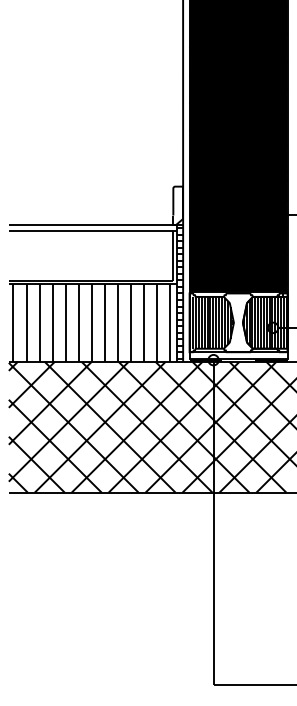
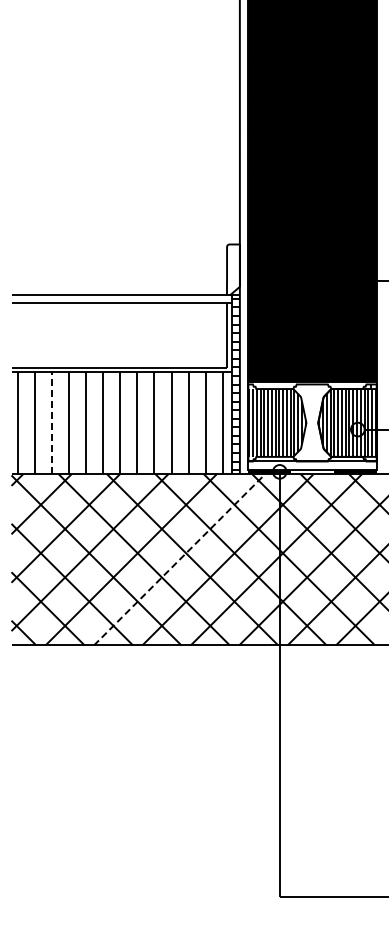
line: (39, 322) -> (51, 422), solid -> dashed
line: (137, 427) -> (179, 559), solid -> dashed

